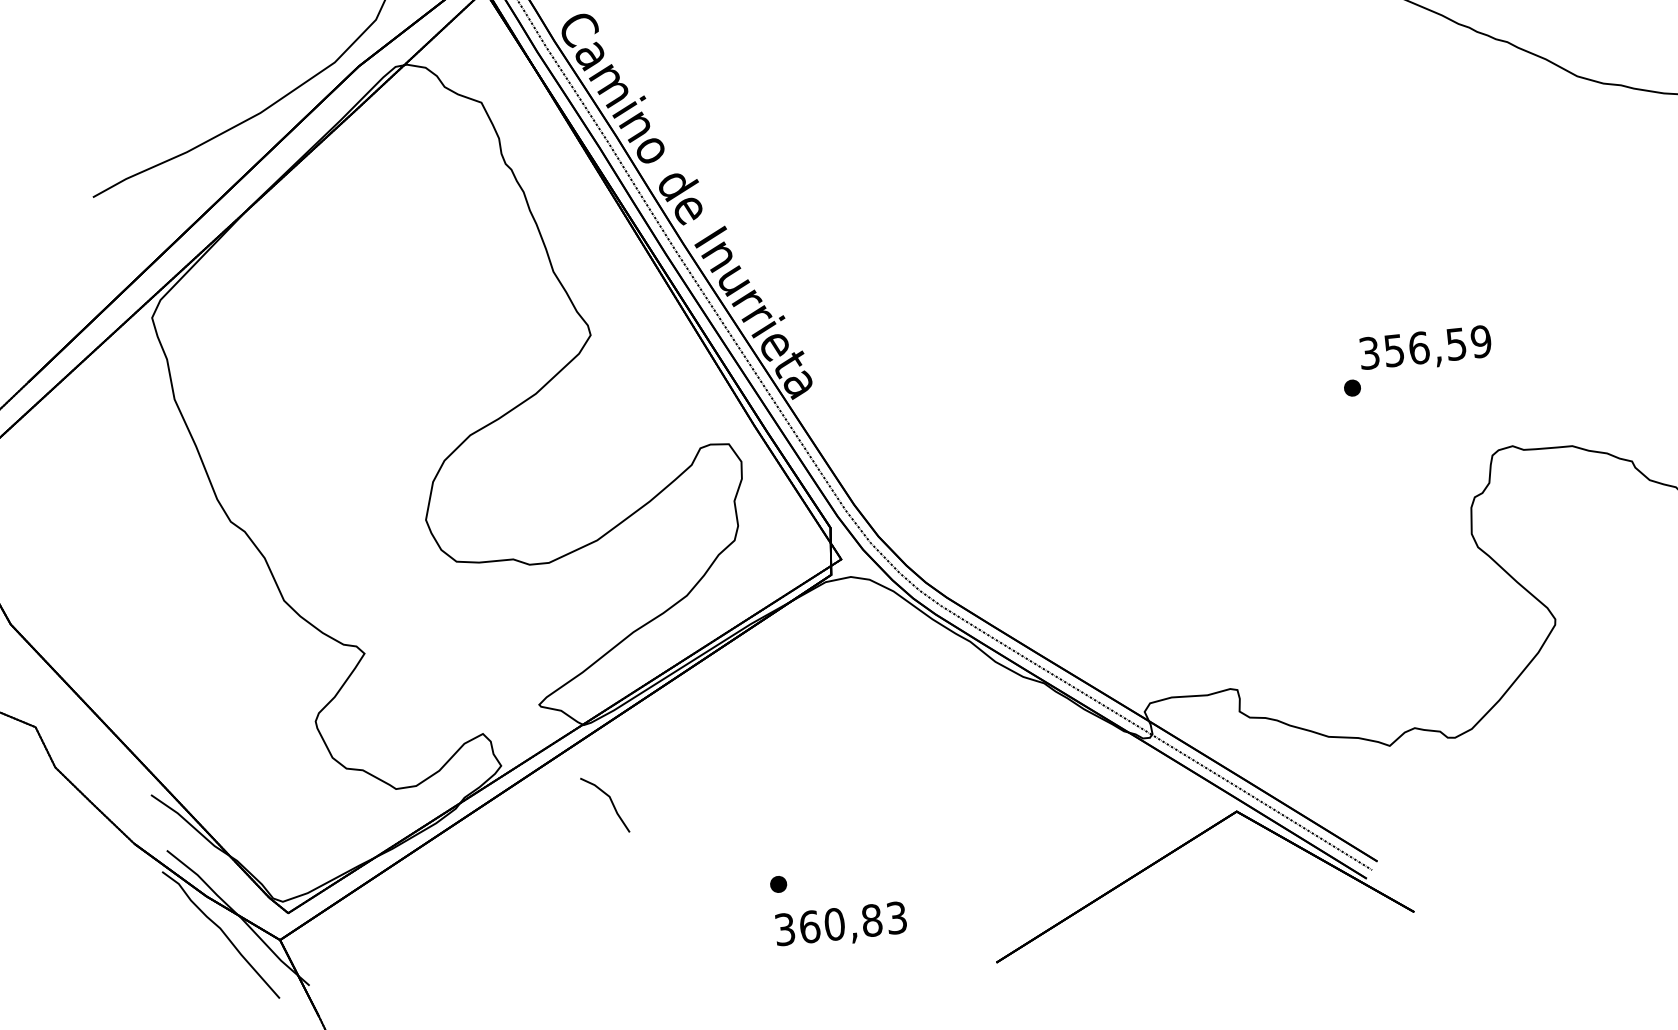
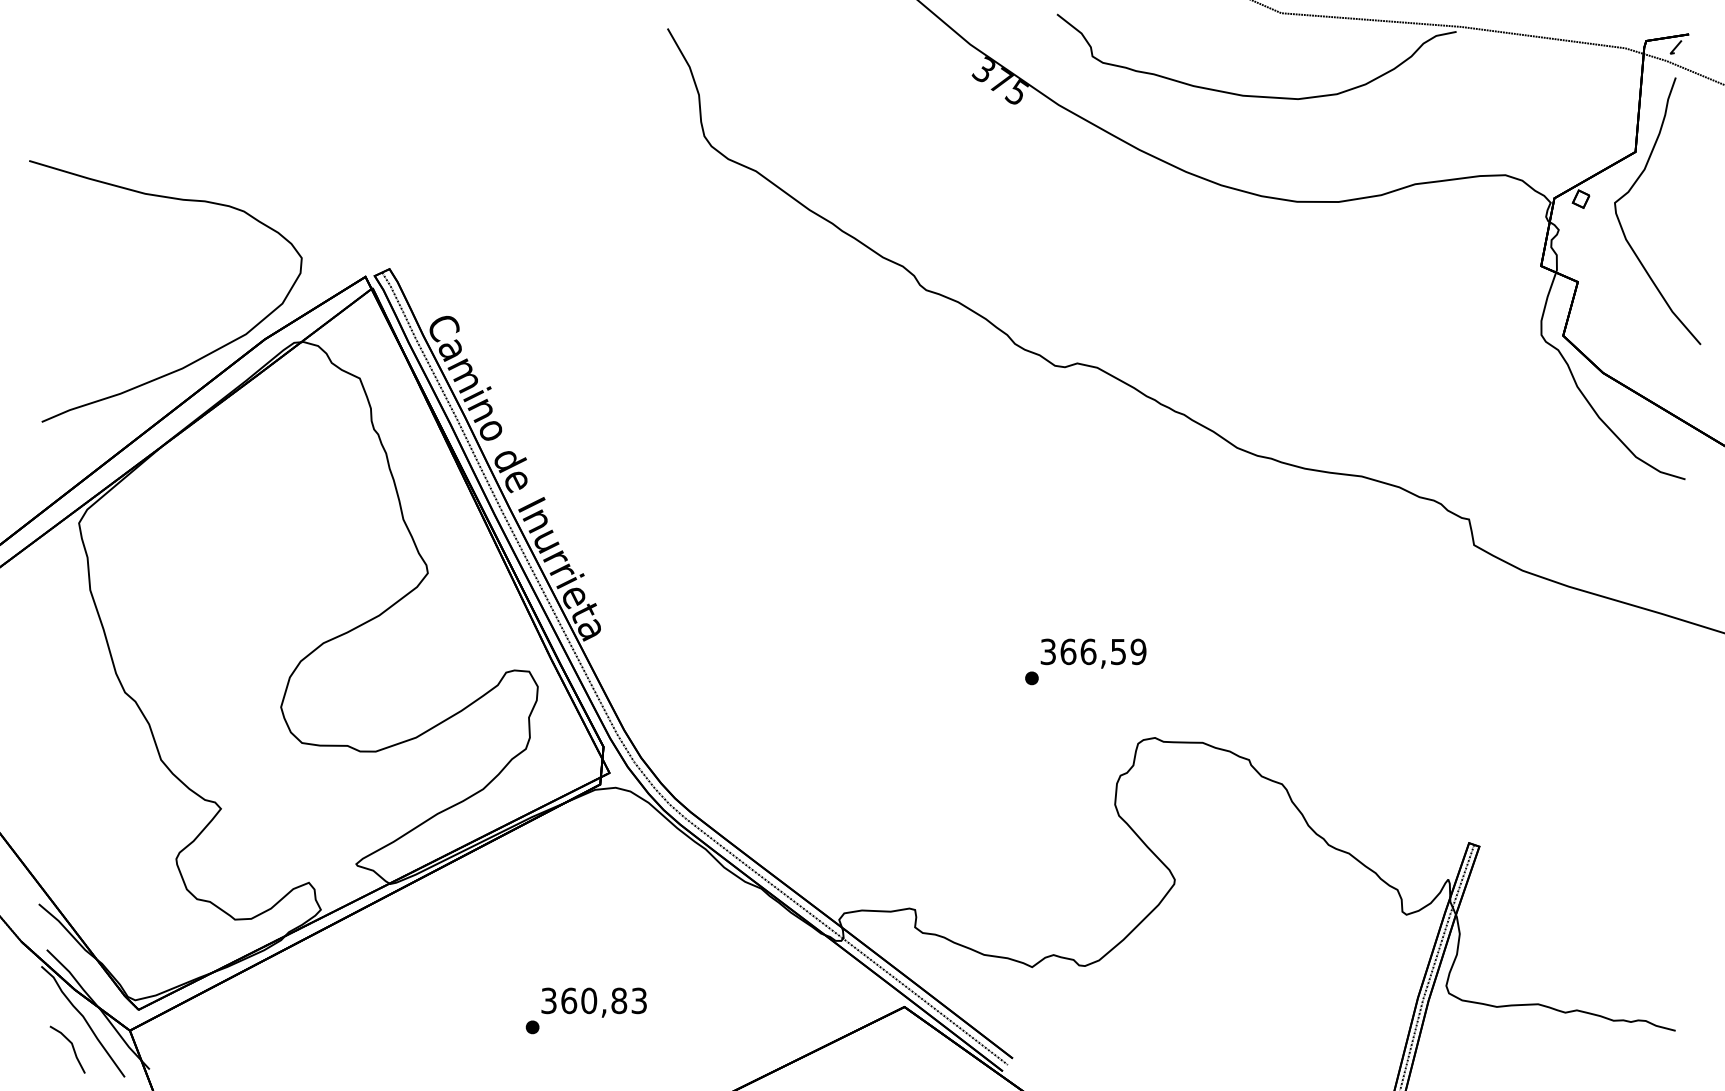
text: (1394, 350) -> (1068, 651), 356,59 -> 366,59
line: (610, 803) -> (72, 1048), moved
text: (840, 925) -> (593, 1002), moved

